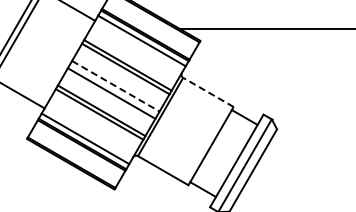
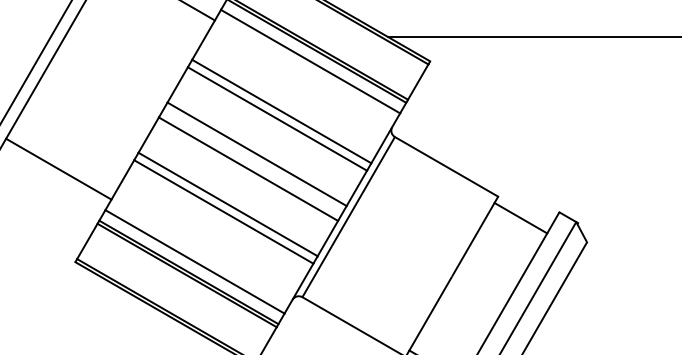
line: (115, 86) -> (256, 154), dashed -> solid
line: (208, 92) -> (446, 167), dashed -> solid

